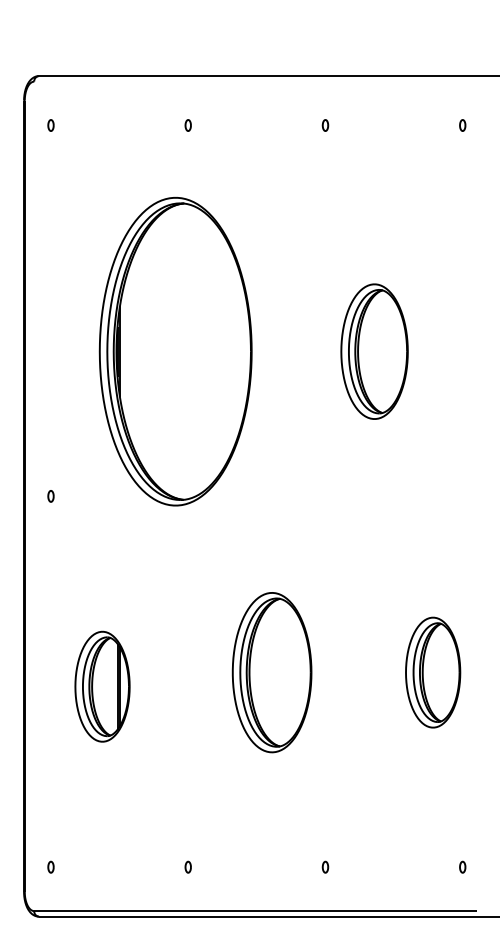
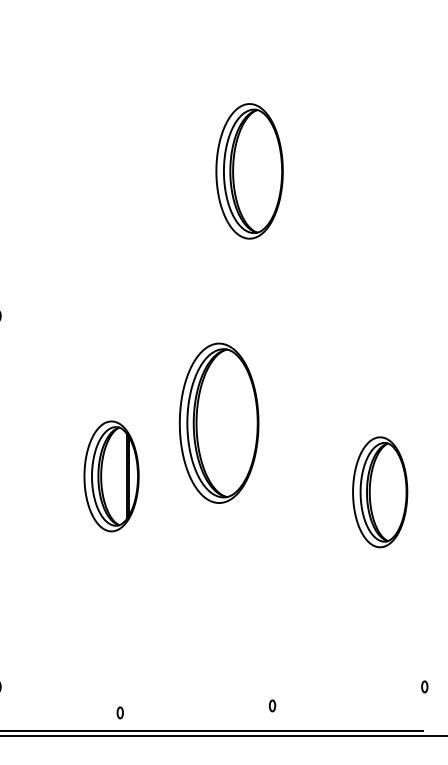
part: (175, 351) -> (122, 171), removed
part: (374, 351) -> (249, 171), moved
part: (271, 672) -> (218, 423), moved
part: (102, 686) -> (111, 476), moved
part: (187, 866) -> (119, 712), moved
part: (325, 866) -> (272, 705), moved
part: (462, 866) -> (424, 686), moved

